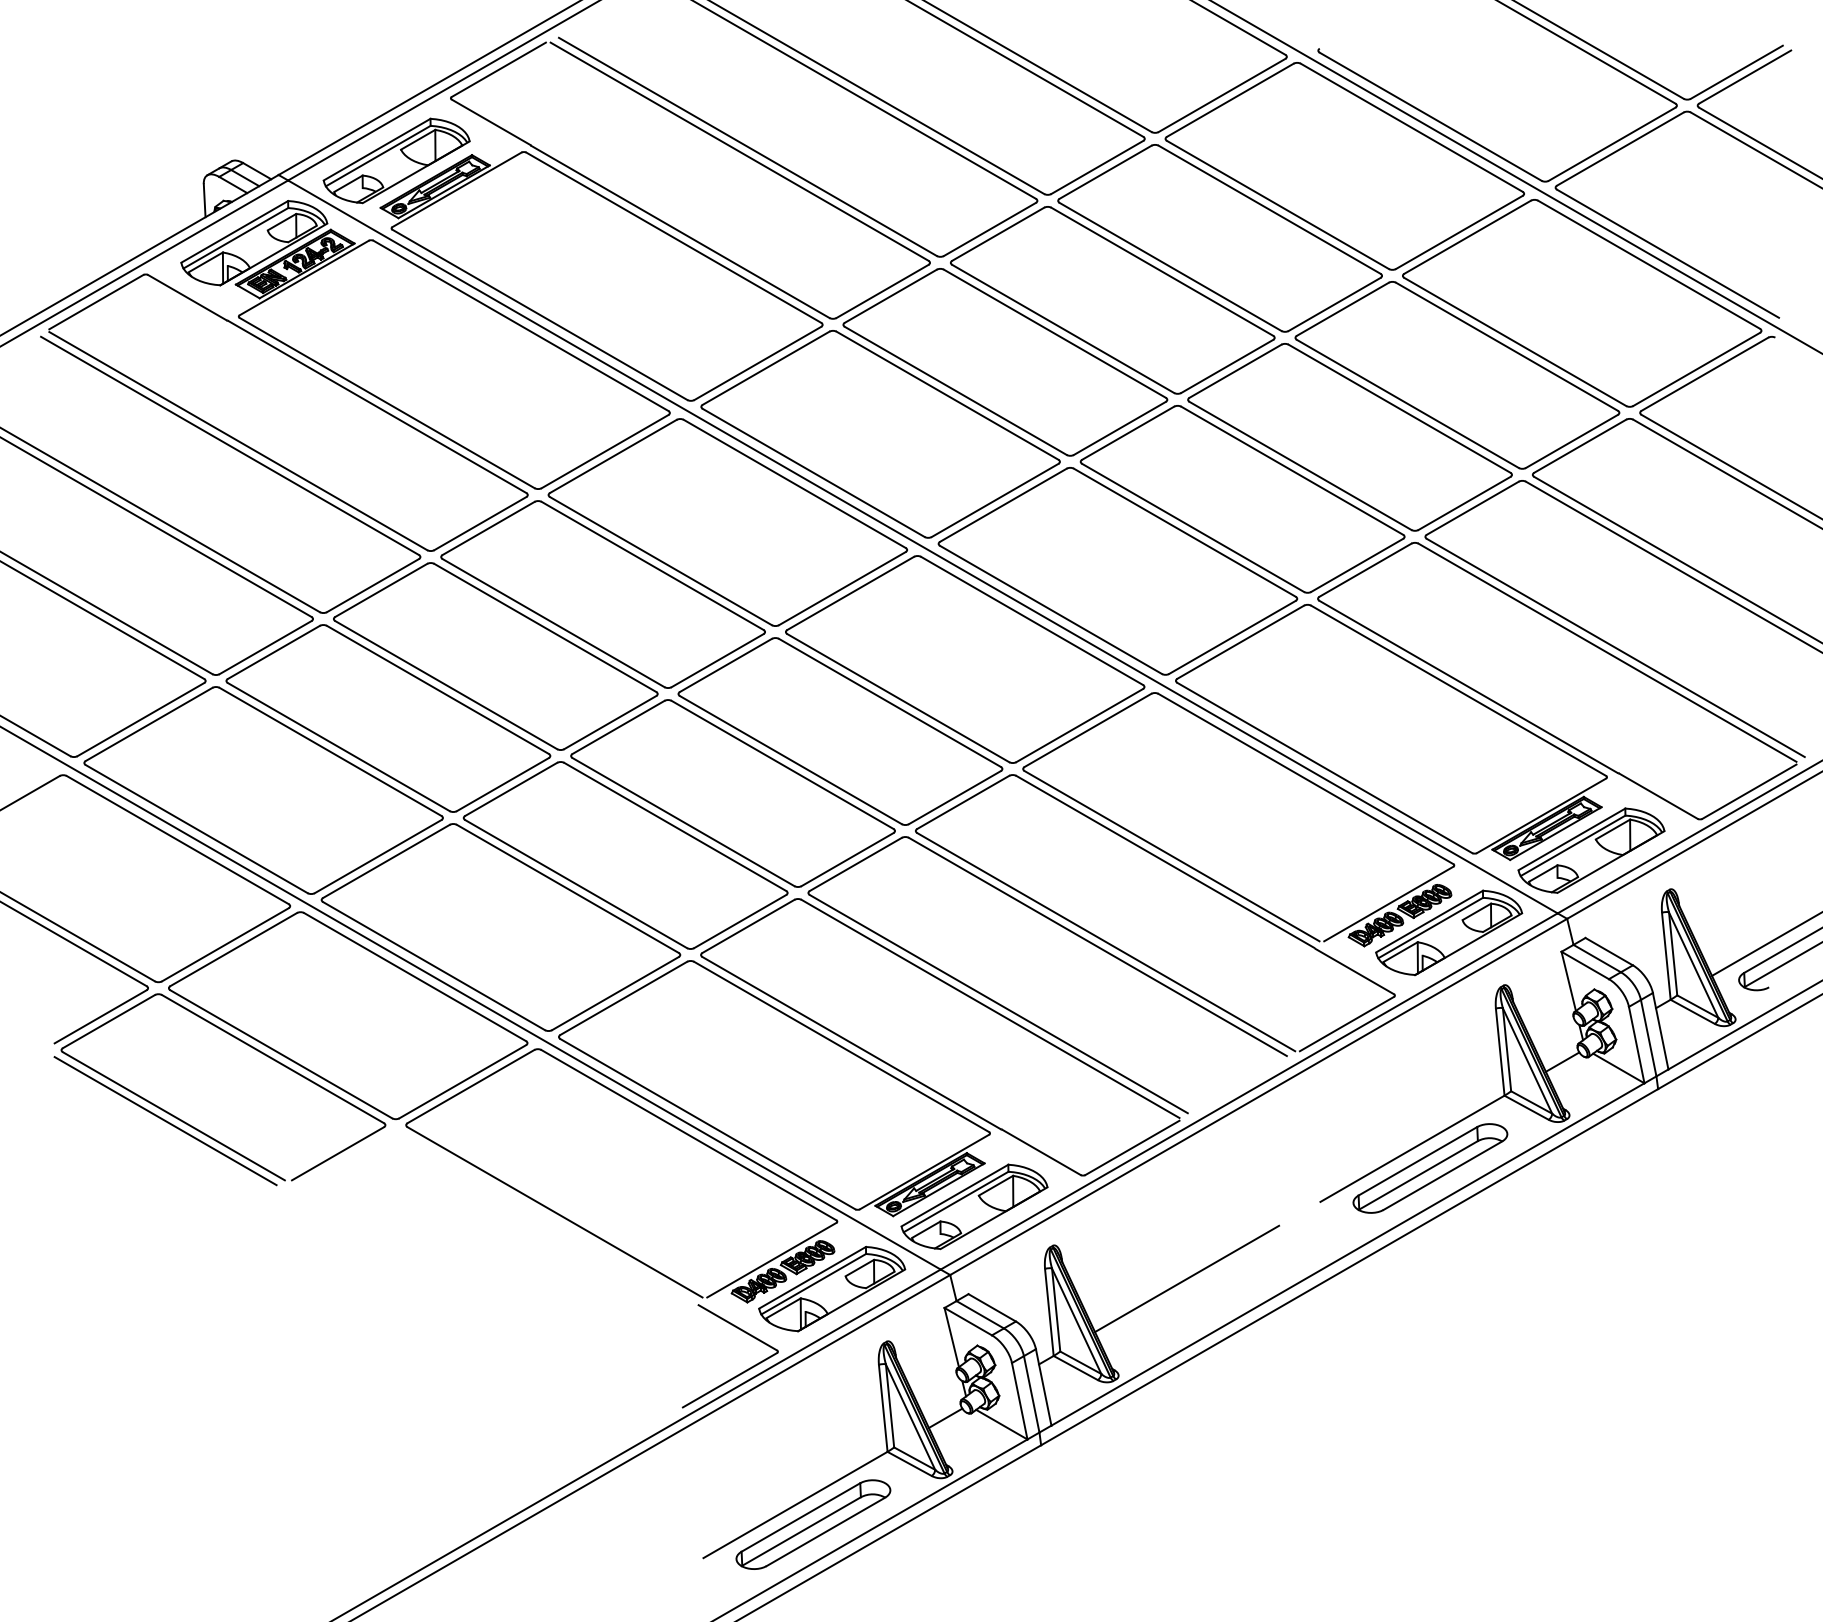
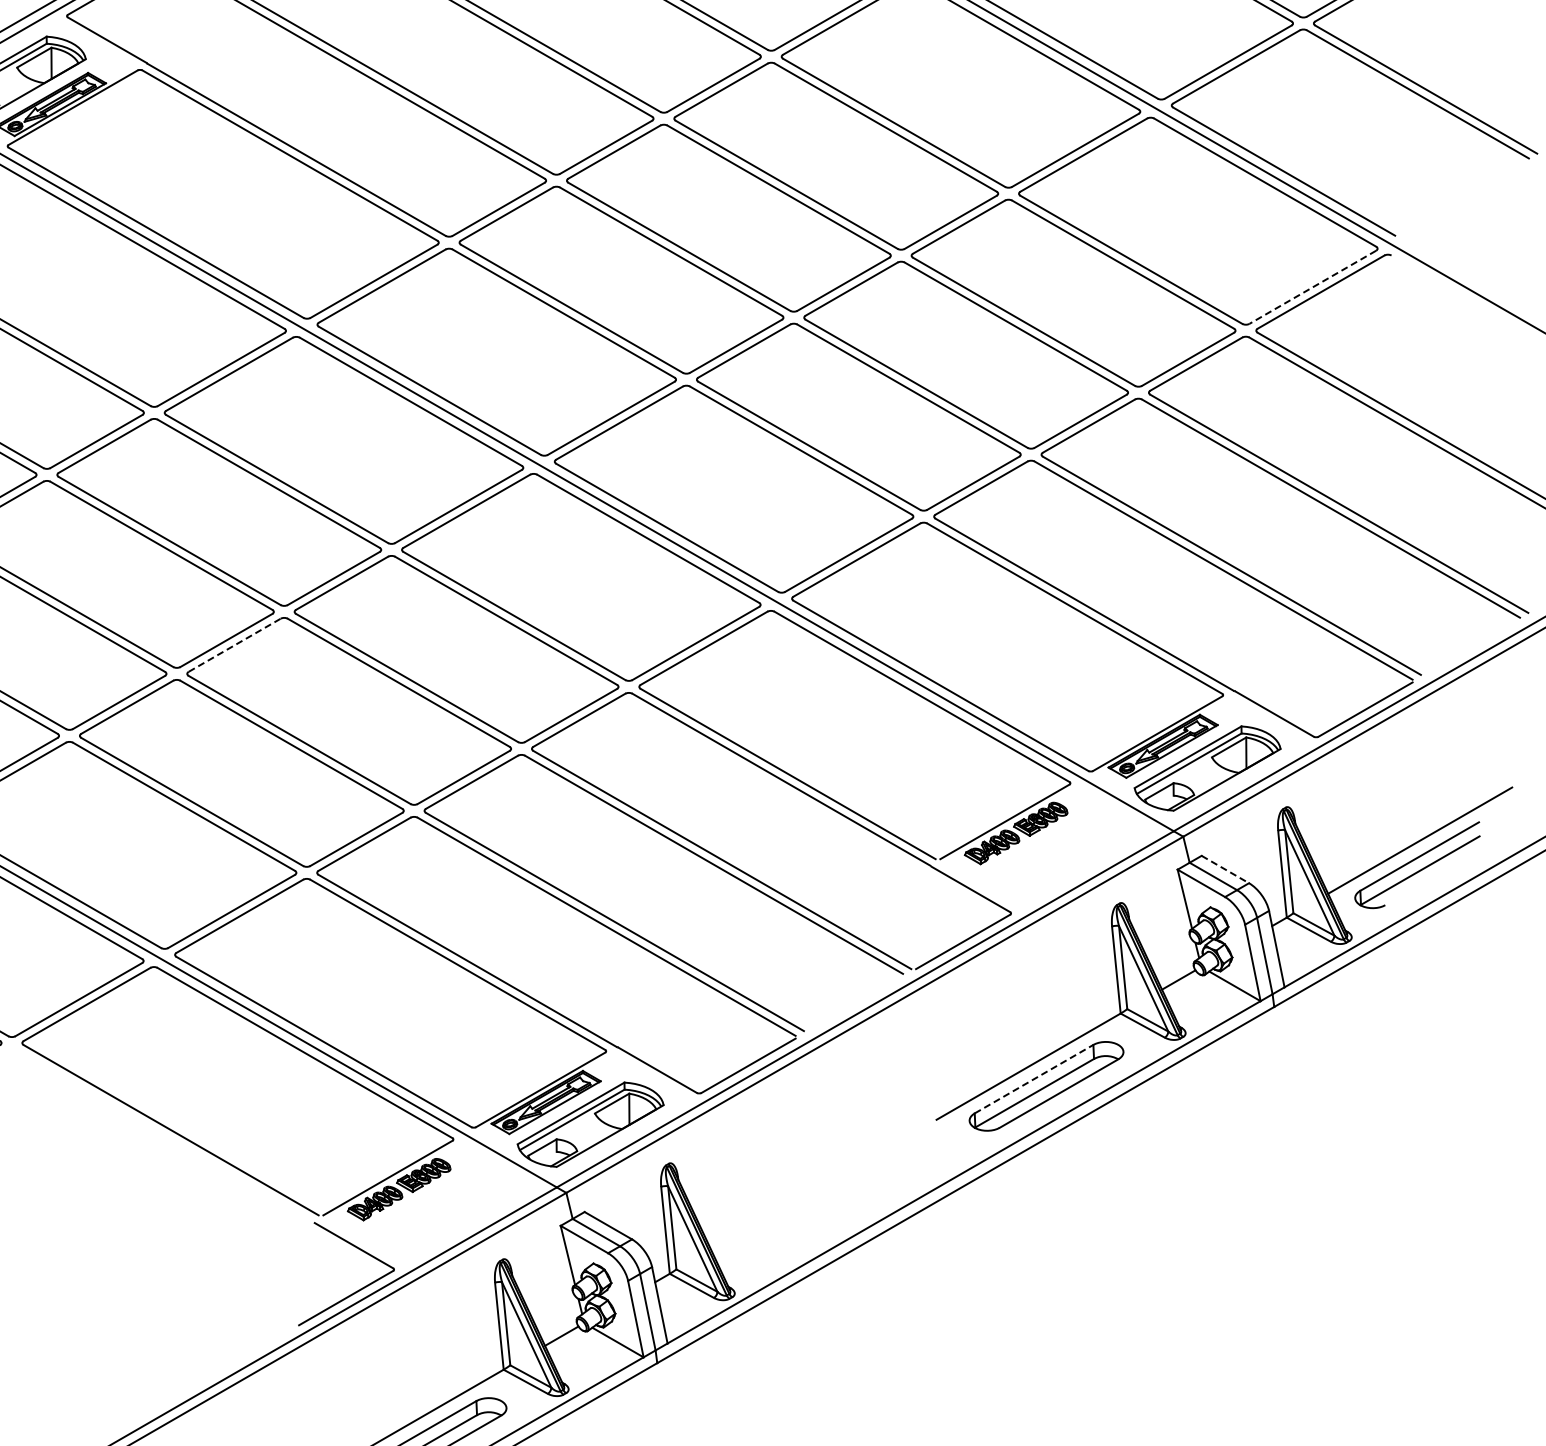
line: (1696, 369) -> (1312, 287), solid -> dashed
line: (619, 727) -> (235, 645), solid -> dashed
part: (1449, 932) -> (1065, 850), removed
line: (1609, 951) -> (1225, 869), solid -> dashed
line: (1417, 1161) -> (1033, 1079), solid -> dashed
line: (1187, 1278) -> (803, 1196), removed
part: (832, 1288) -> (448, 1206), removed

